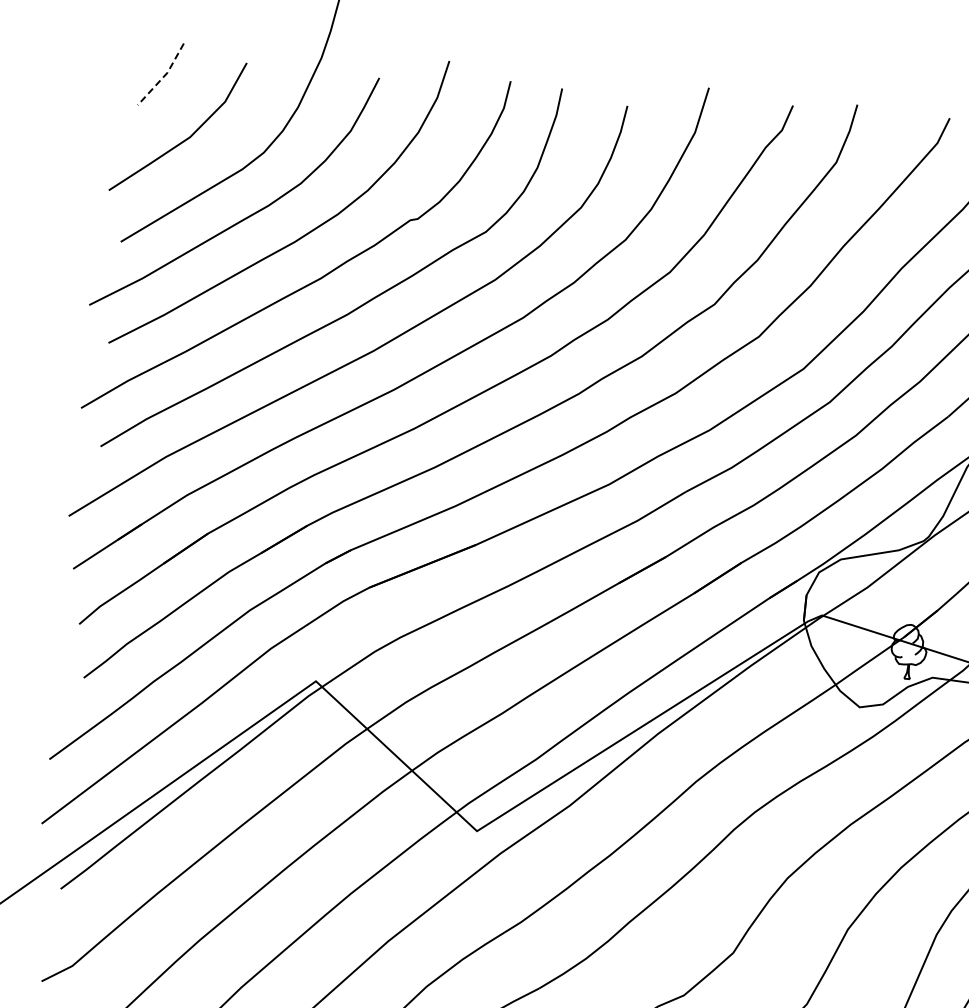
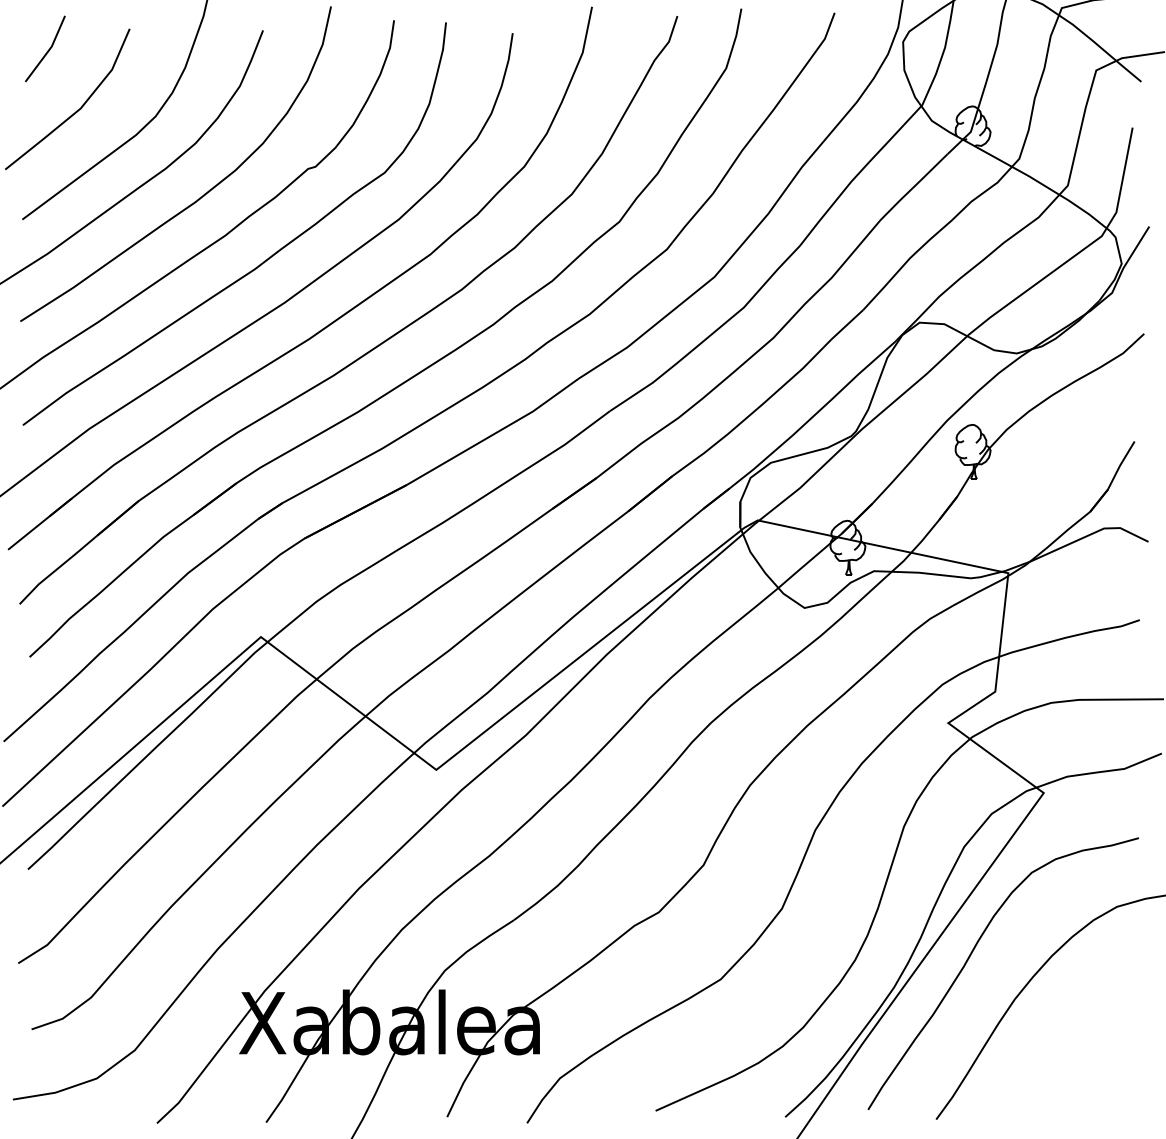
line: (163, 76) -> (48, 50), dashed -> solid

